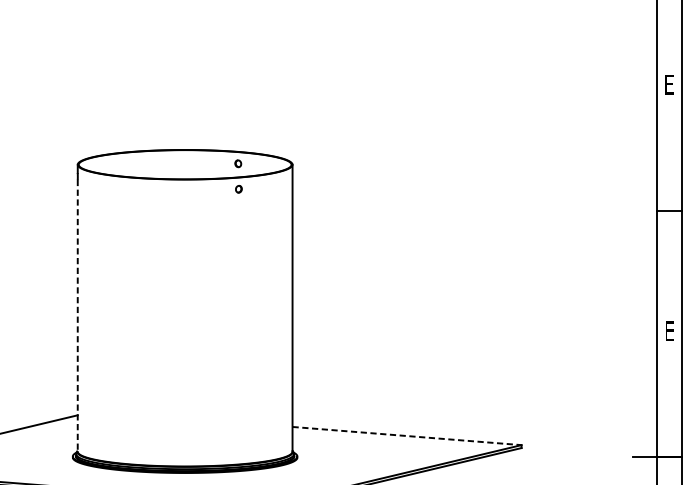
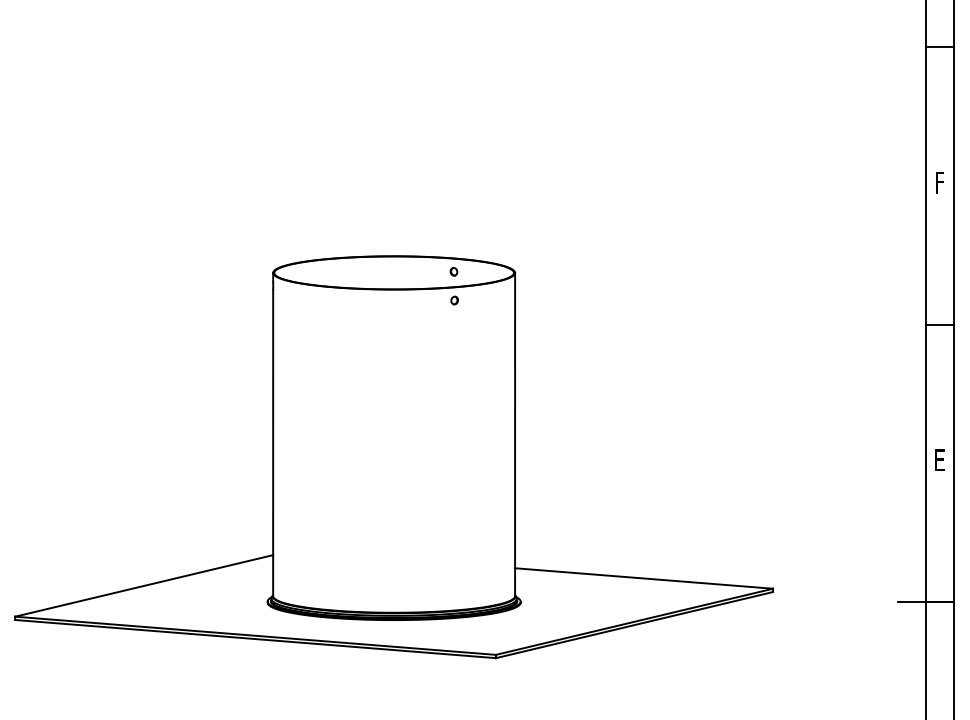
text: (669, 84) -> (939, 182), E -> F
line: (78, 316) -> (273, 443), dashed -> solid
line: (407, 436) -> (644, 578), dashed -> solid

